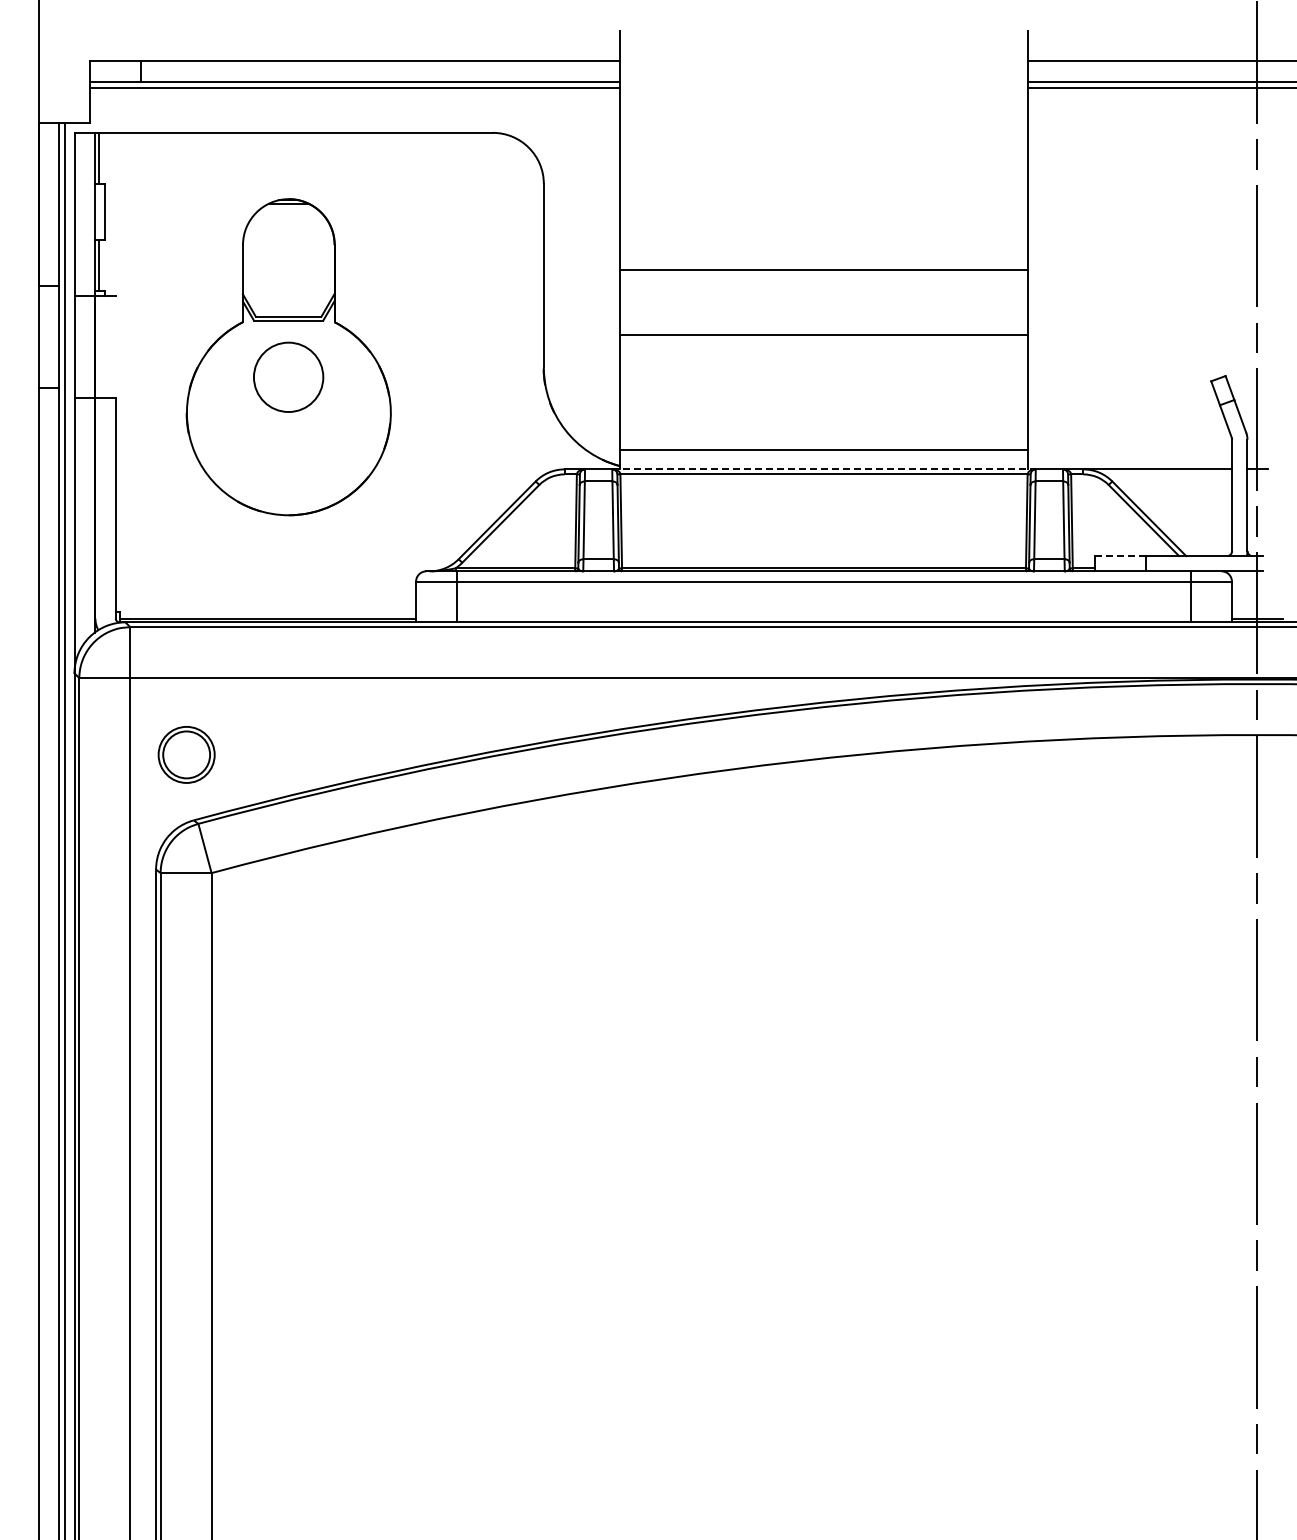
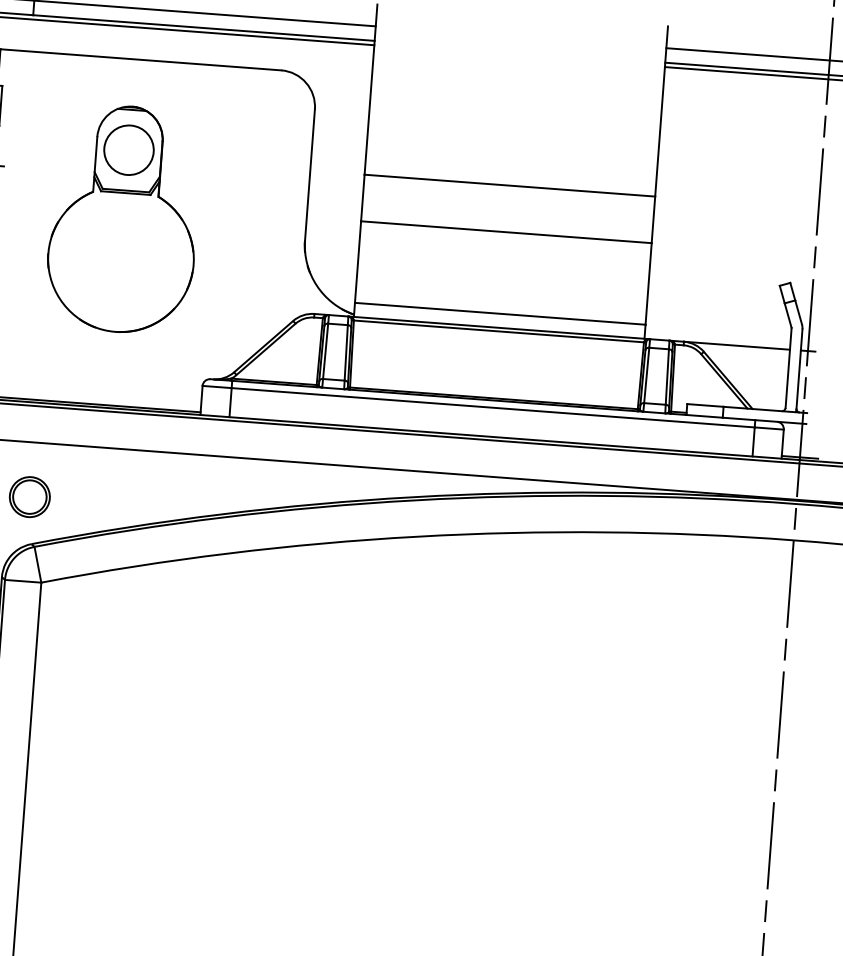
circle: (288, 376) -> (128, 149), moved
line: (824, 469) -> (499, 327), dashed -> solid
line: (1120, 556) -> (705, 405), dashed -> solid

